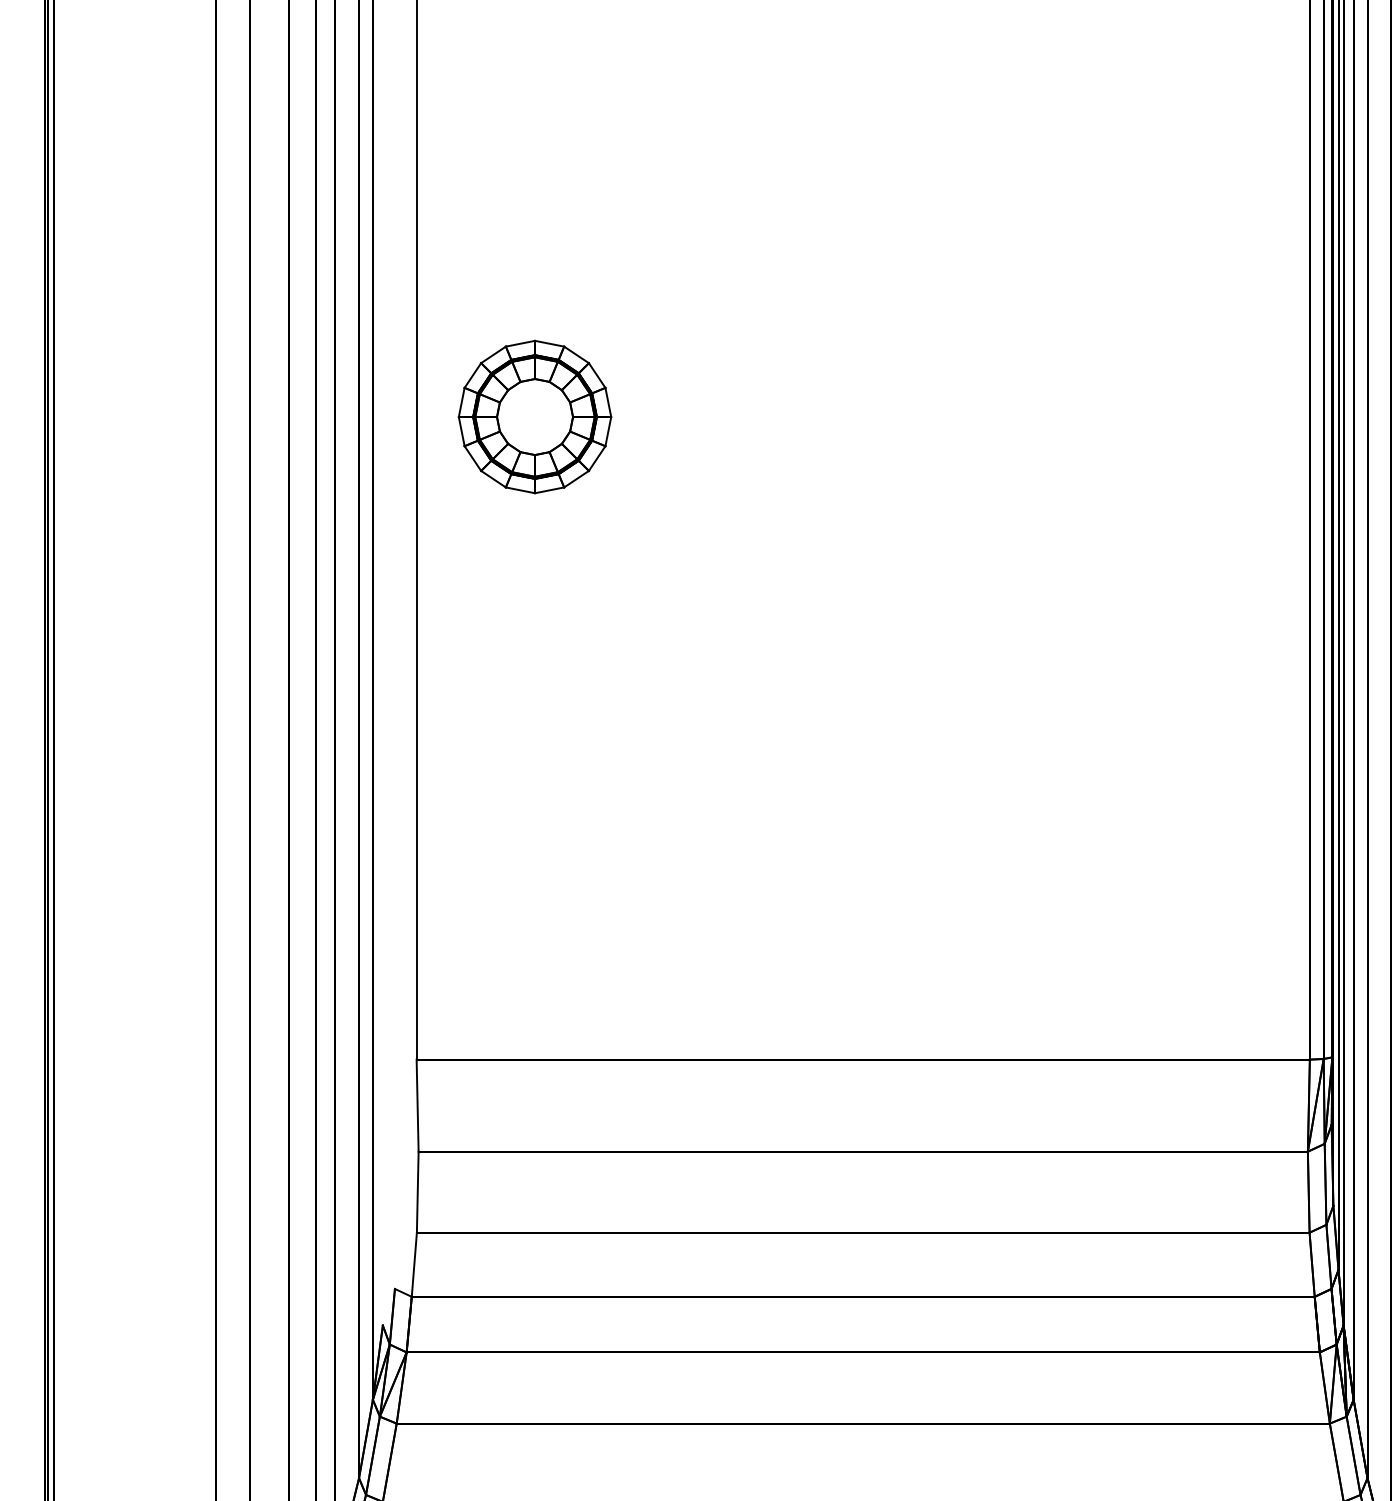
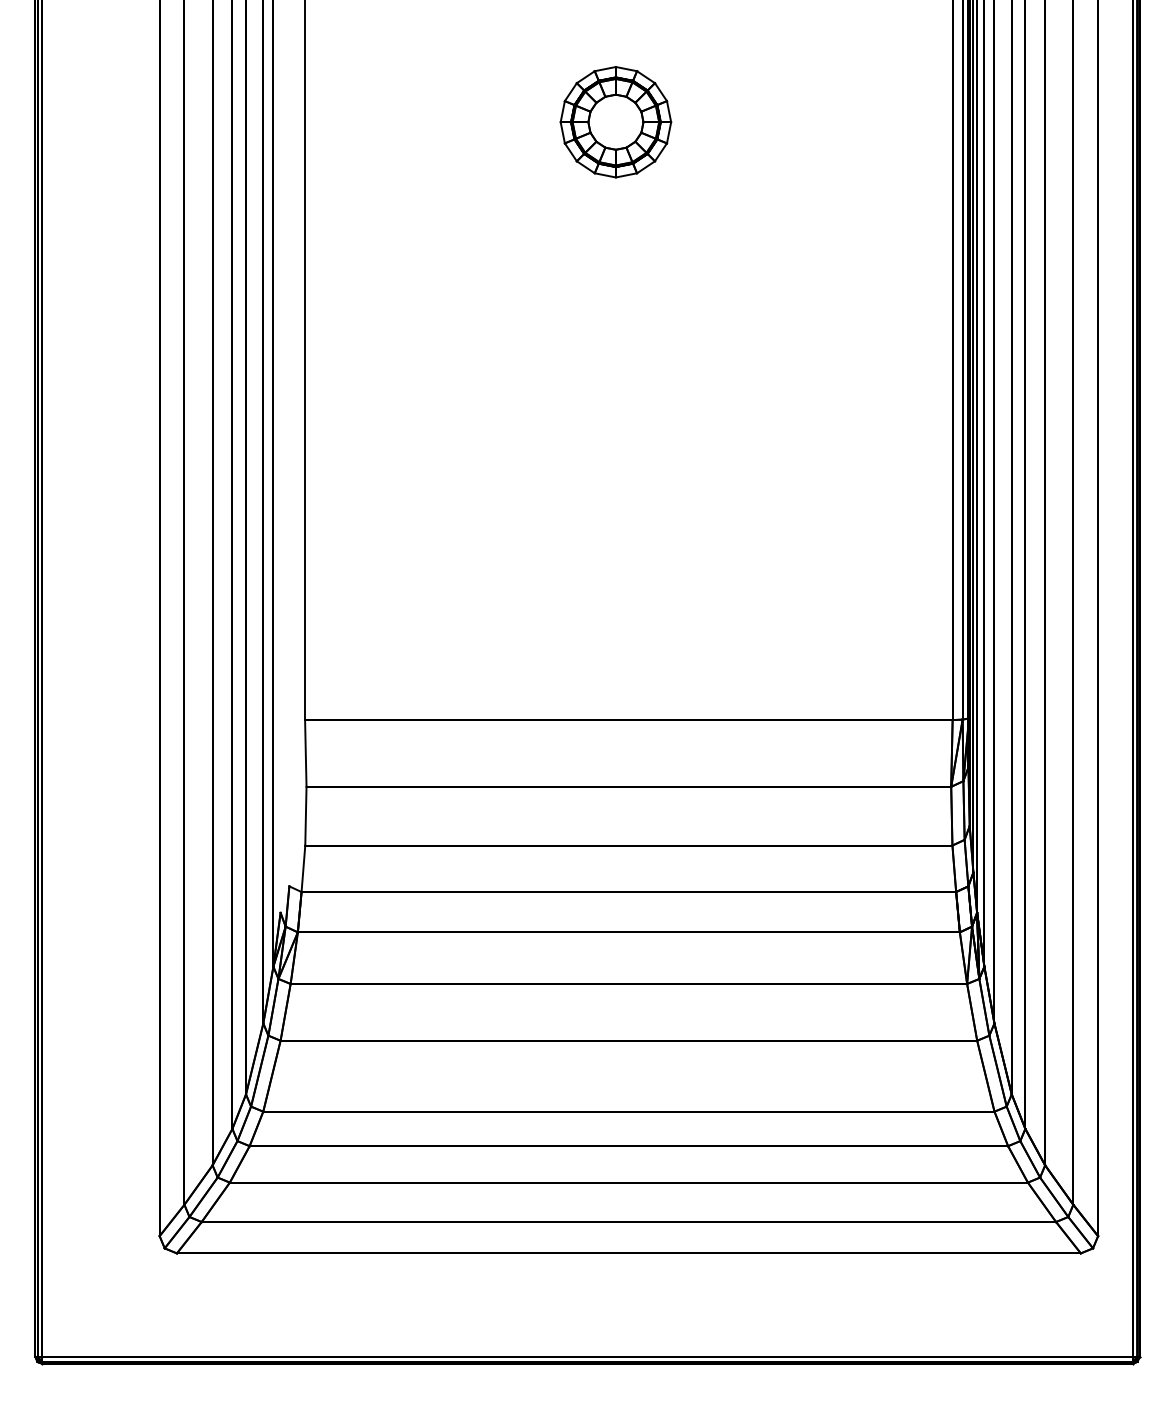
part: (534, 417) -> (615, 122), moved

